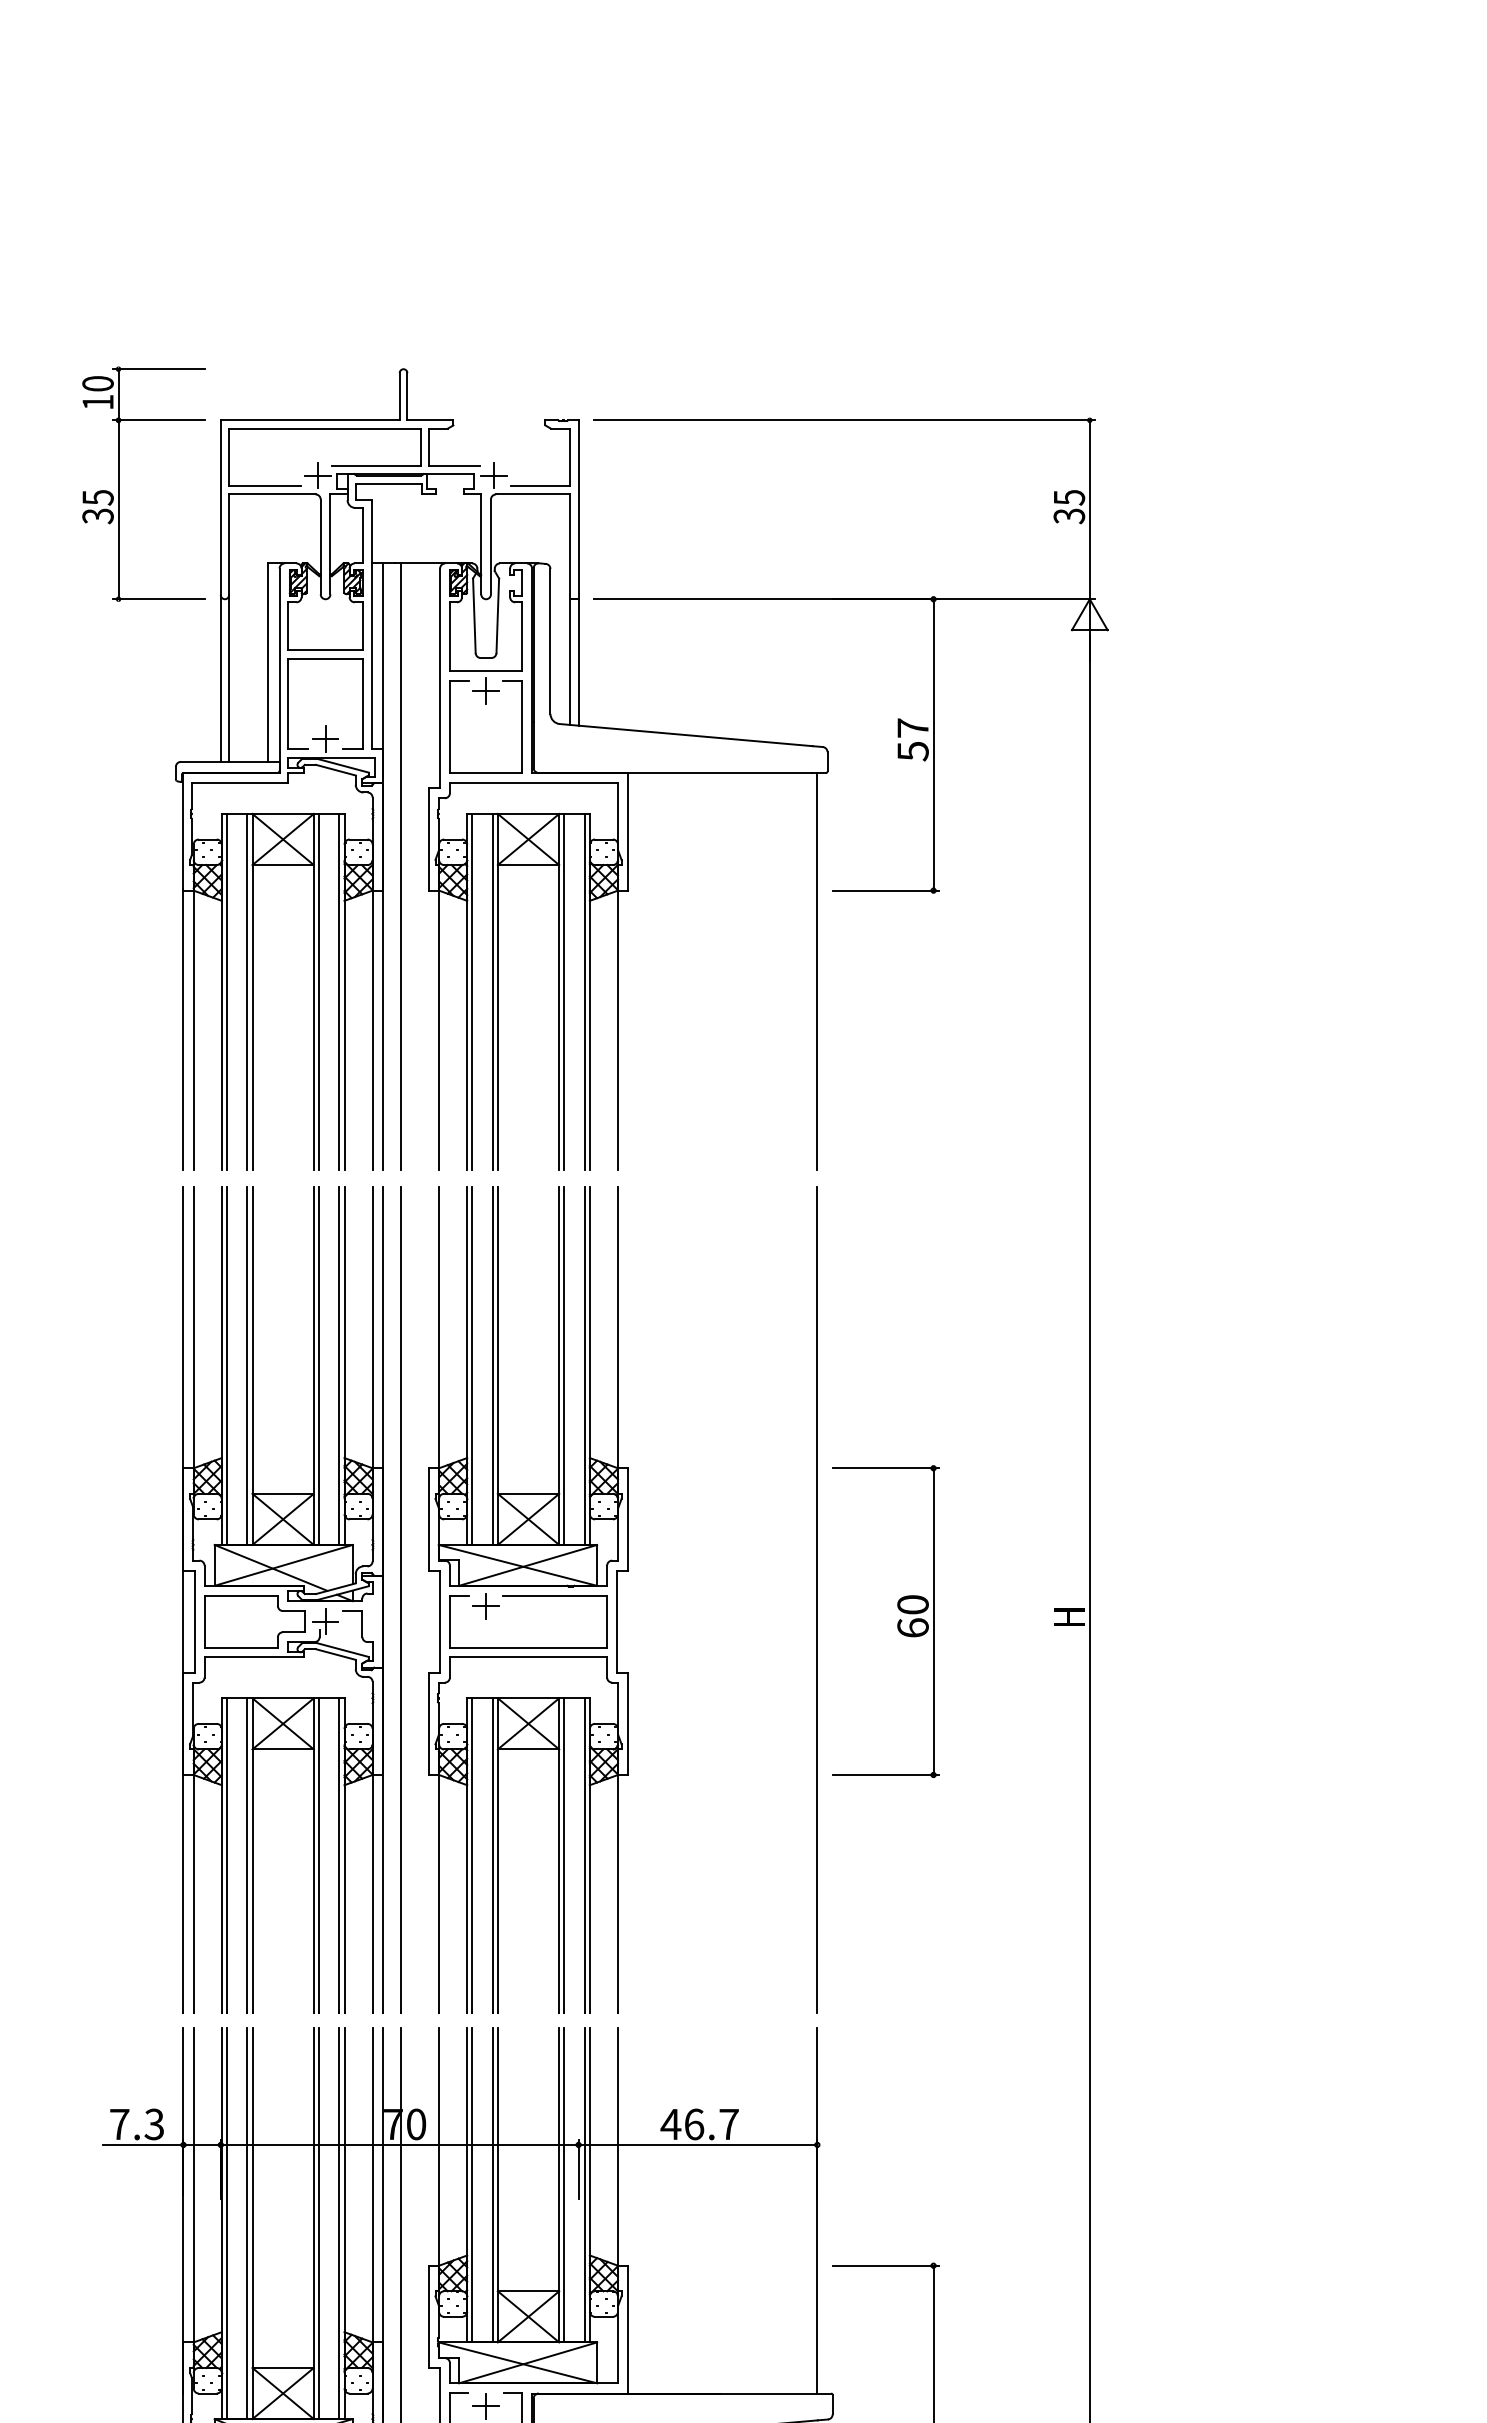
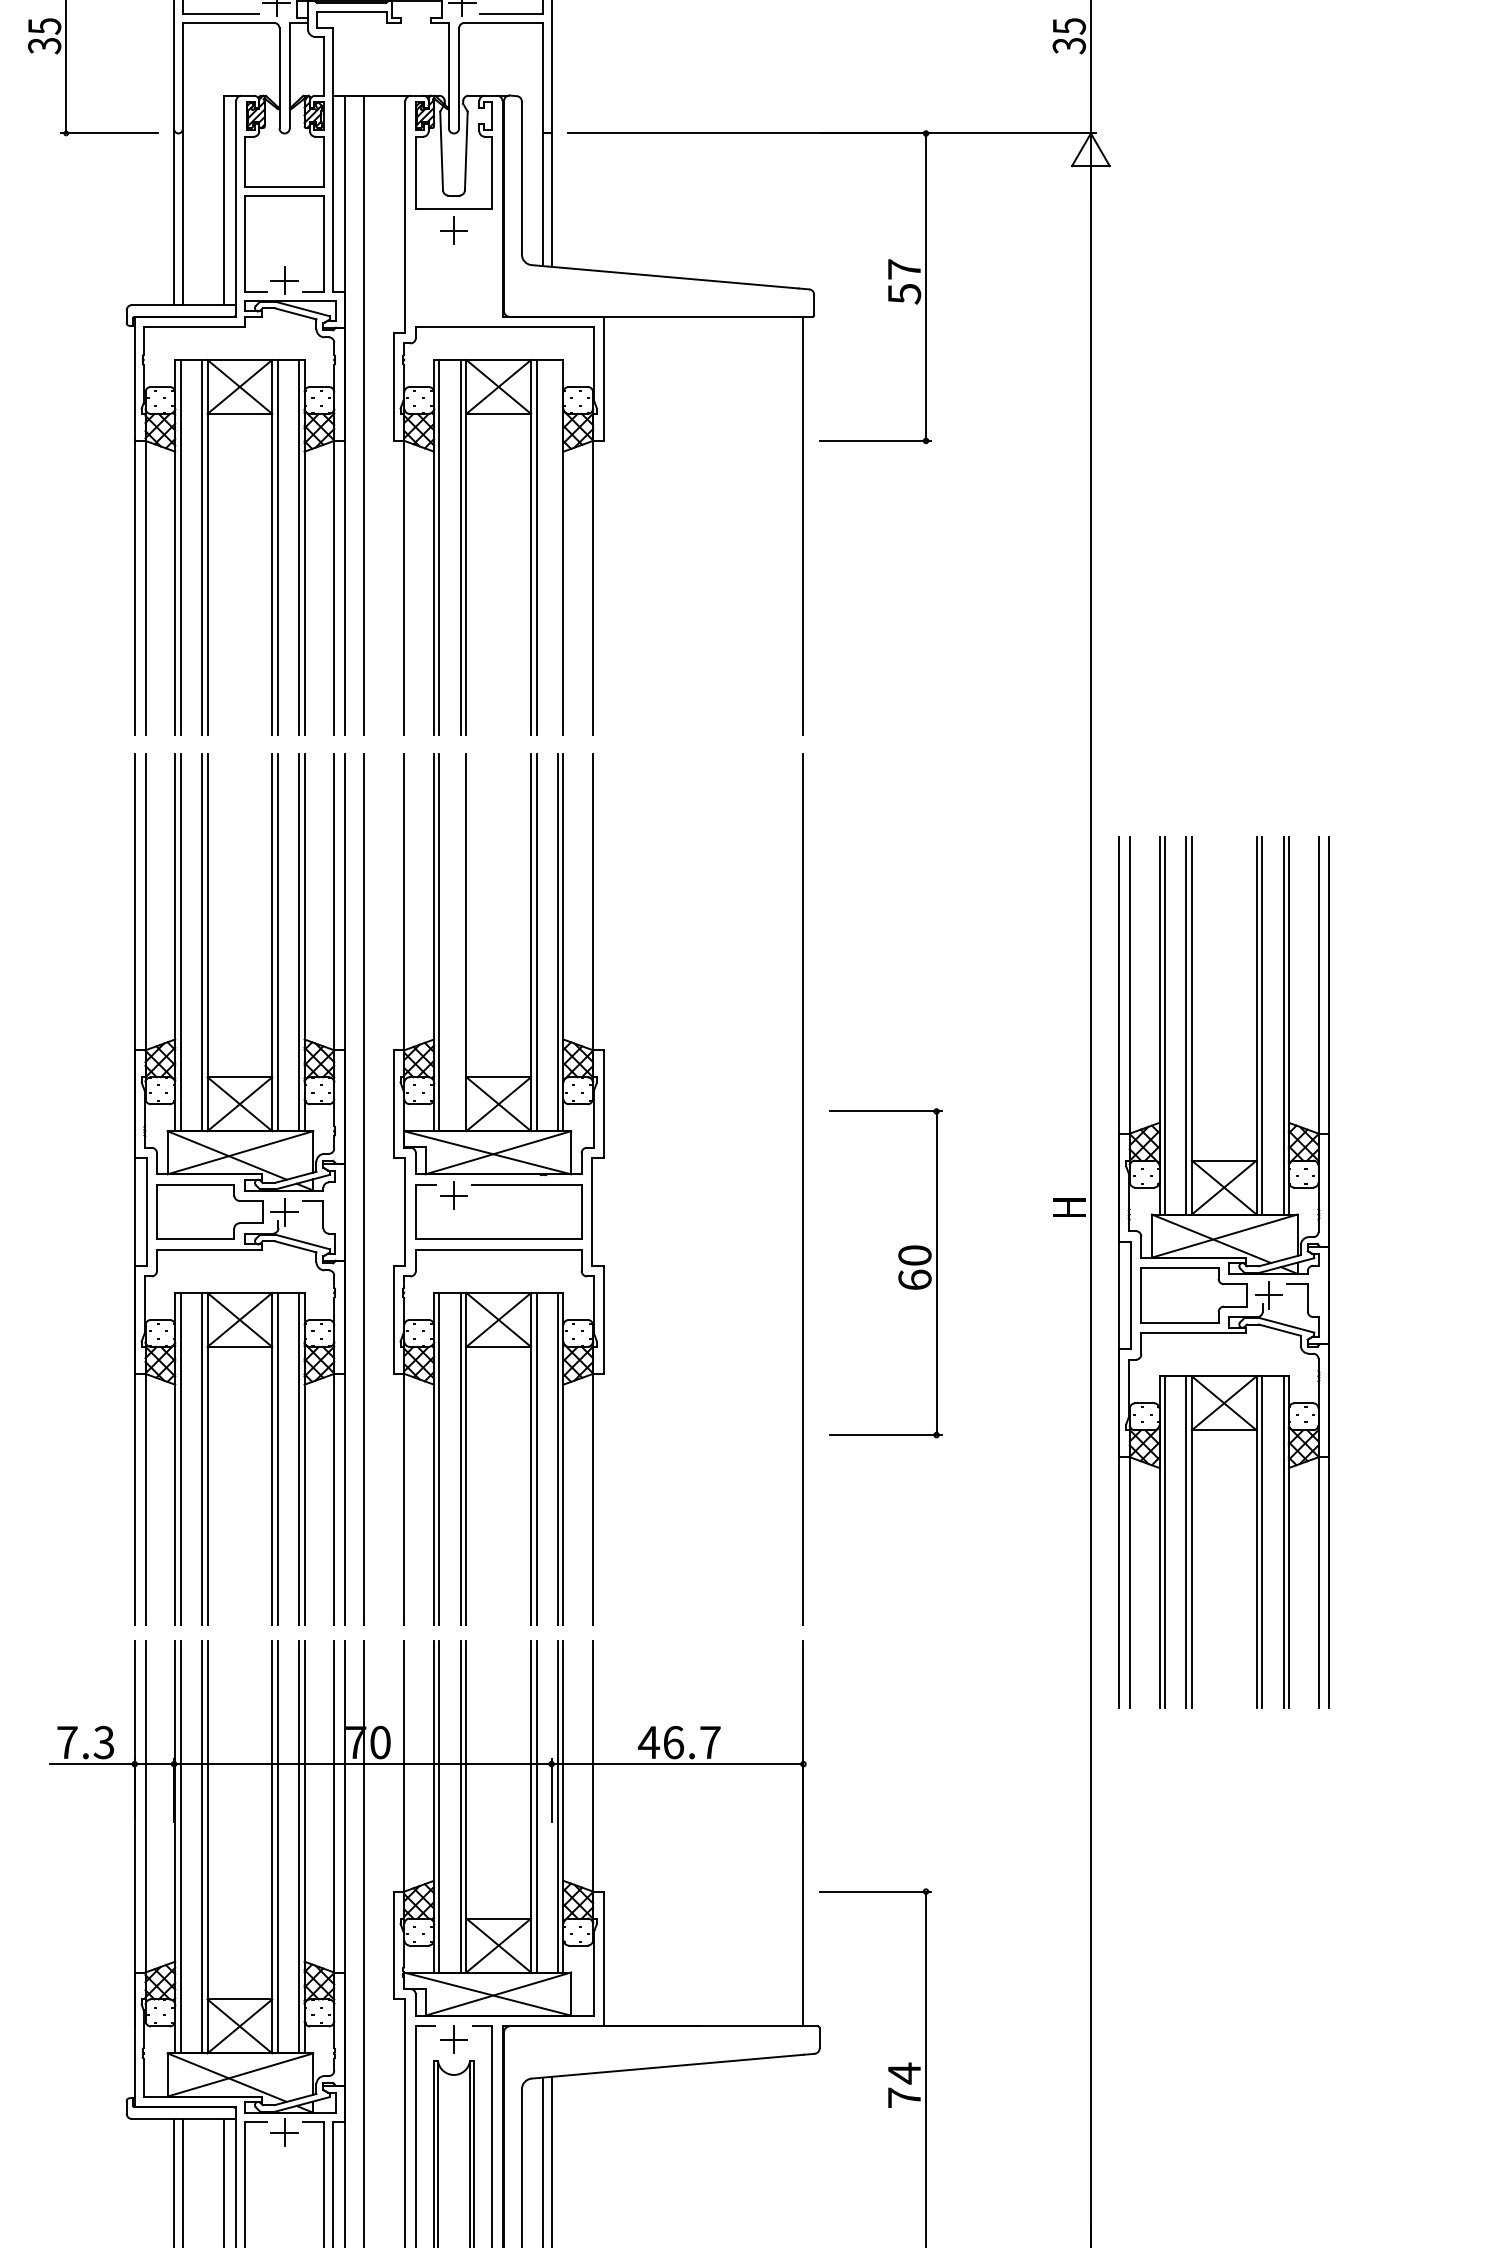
part: (450, 726) -> (416, 267), removed
line: (584, 991) -> (557, 547), removed
line: (492, 1365) -> (460, 941), removed
part: (897, 1622) -> (898, 1274), moved
part: (1215, 1678) -> (1223, 1272), added

